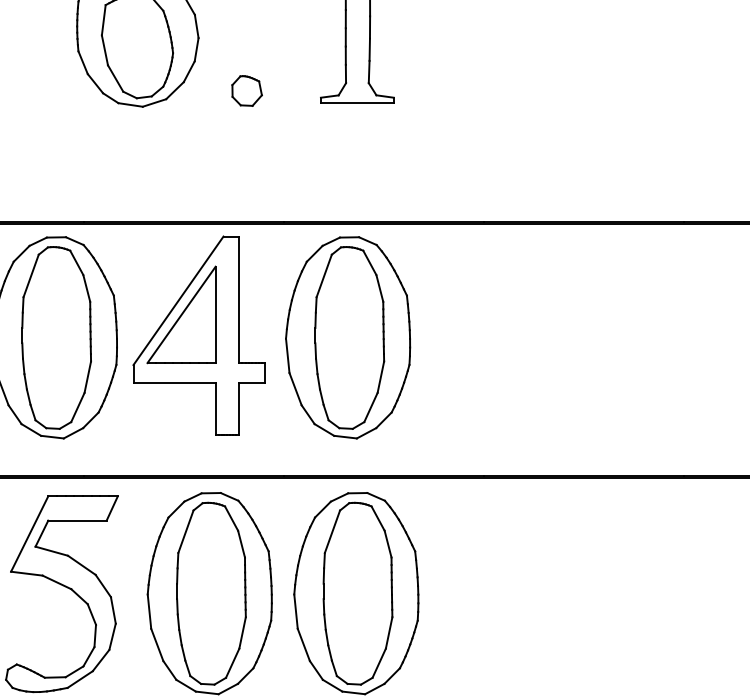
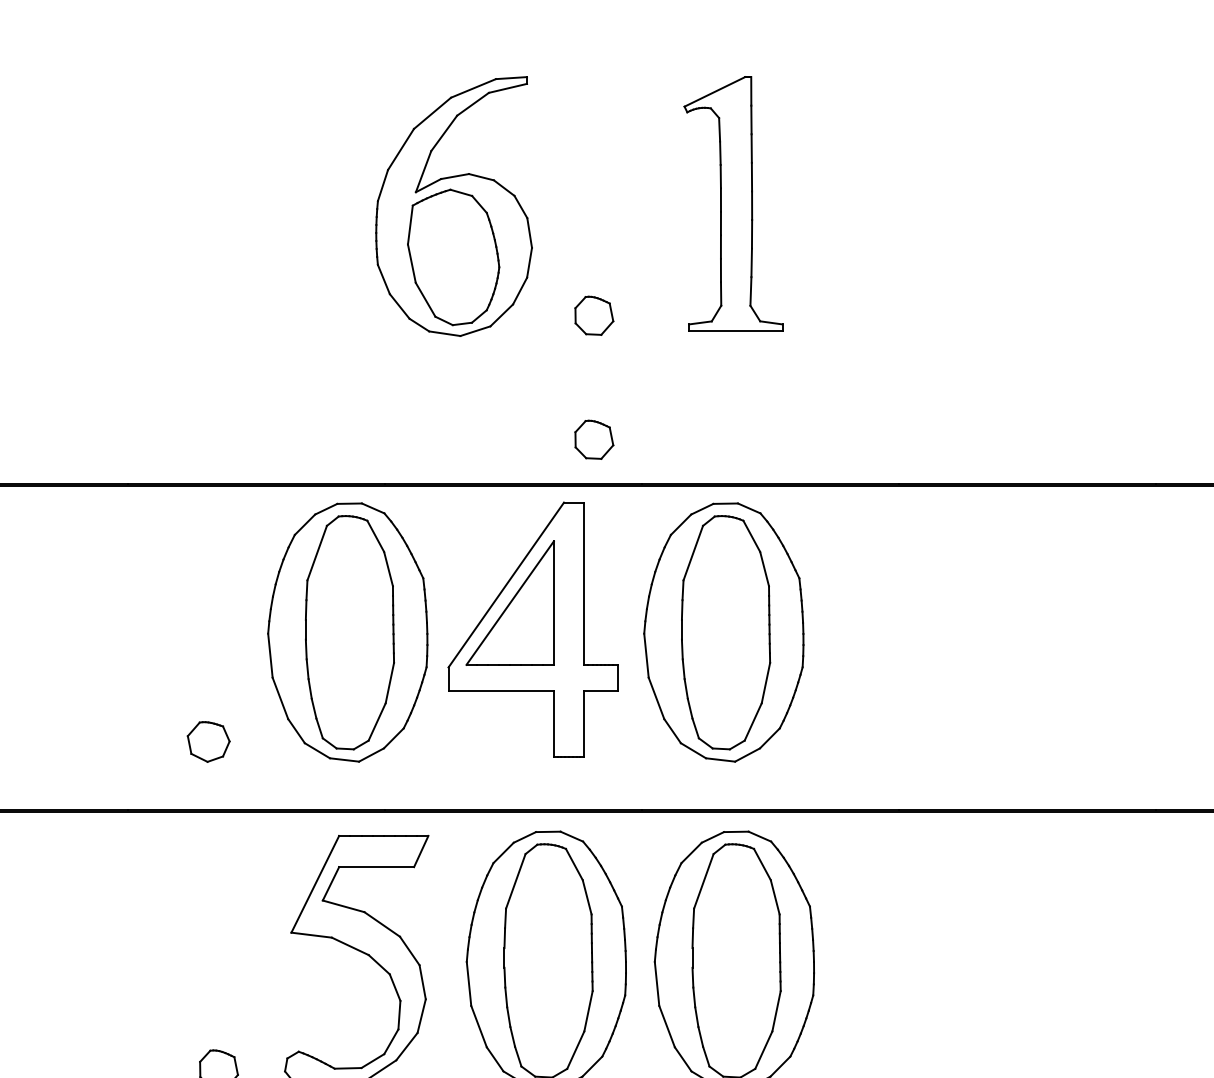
part: (247, 187) -> (594, 439), added

